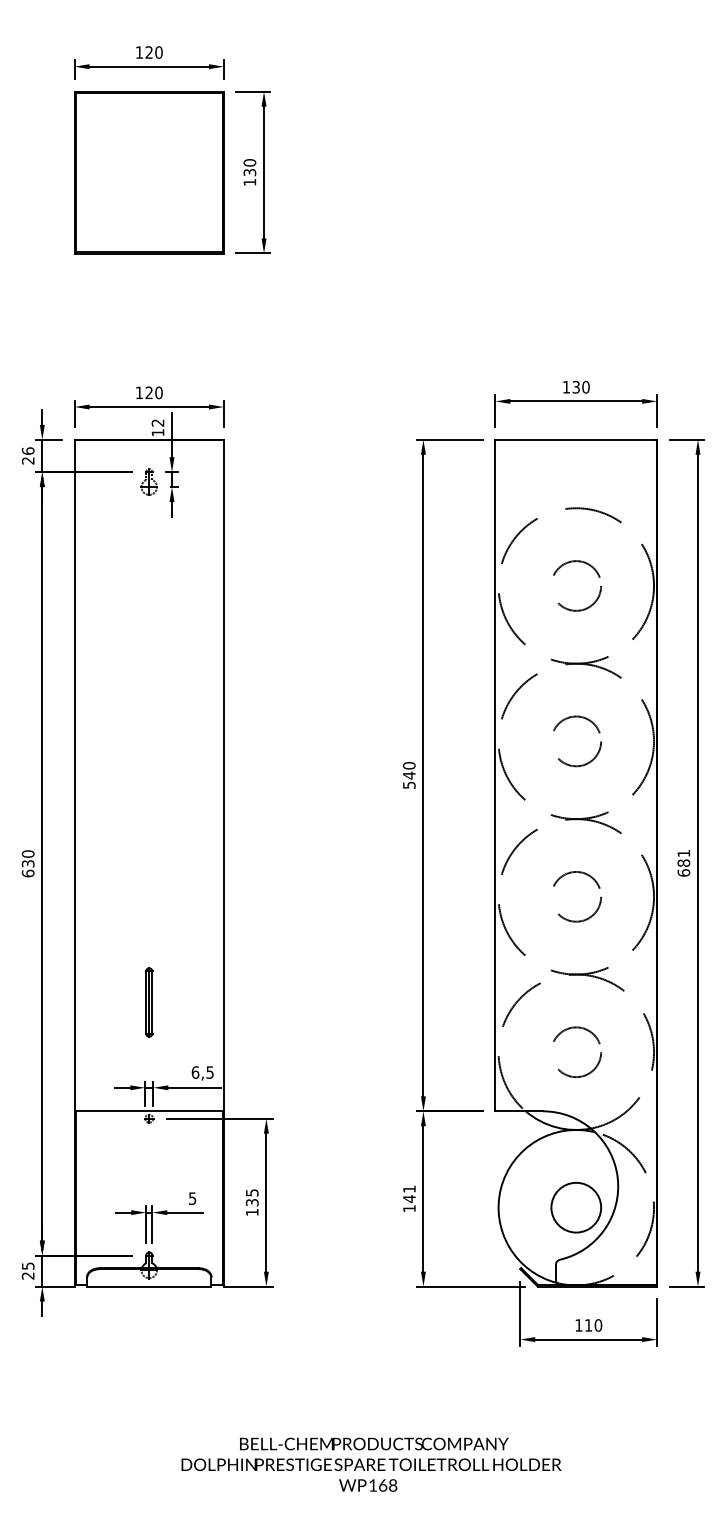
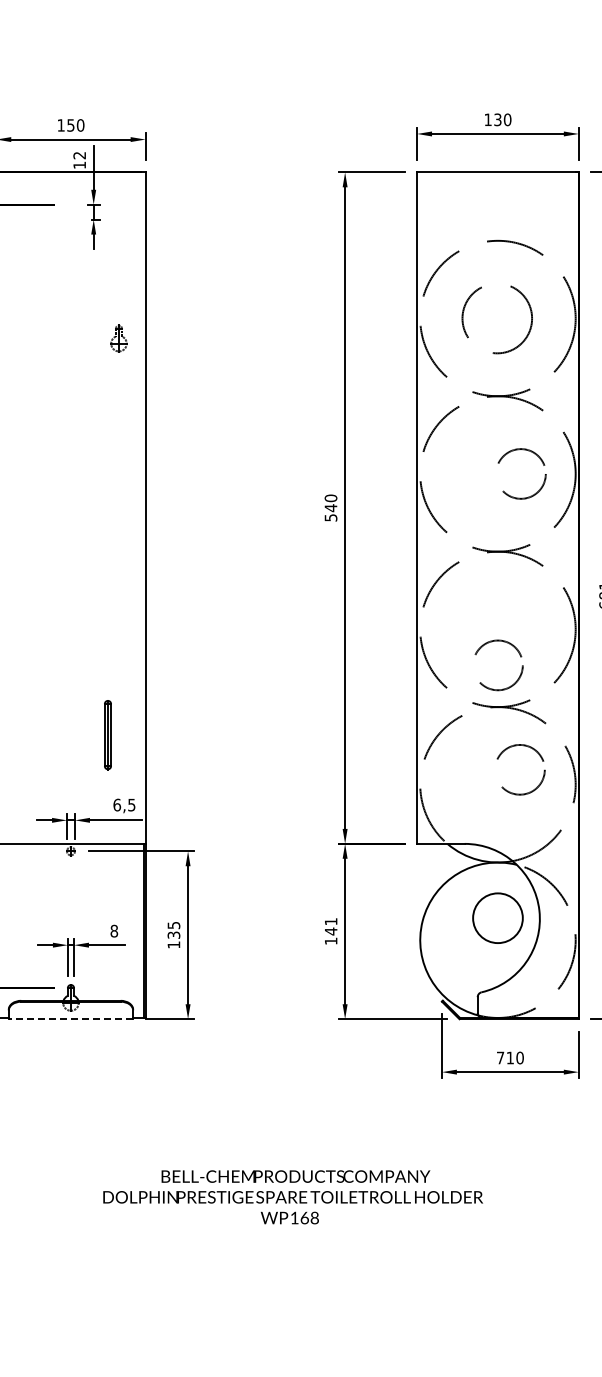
text: (148, 392) -> (70, 125), 120 -> 150
part: (148, 481) -> (118, 338), moved
circle: (577, 585) -> (499, 318), size x1.4
circle: (577, 741) -> (522, 474), moved
circle: (577, 896) -> (499, 665), moved
part: (149, 1002) -> (108, 735), moved
circle: (577, 1051) -> (521, 769), moved
text: (192, 1198) -> (114, 931), 5 -> 8
circle: (575, 1207) -> (497, 918), moved
line: (148, 1286) -> (70, 1019), solid -> dashed
text: (578, 1325) -> (500, 1058), 110 -> 710

